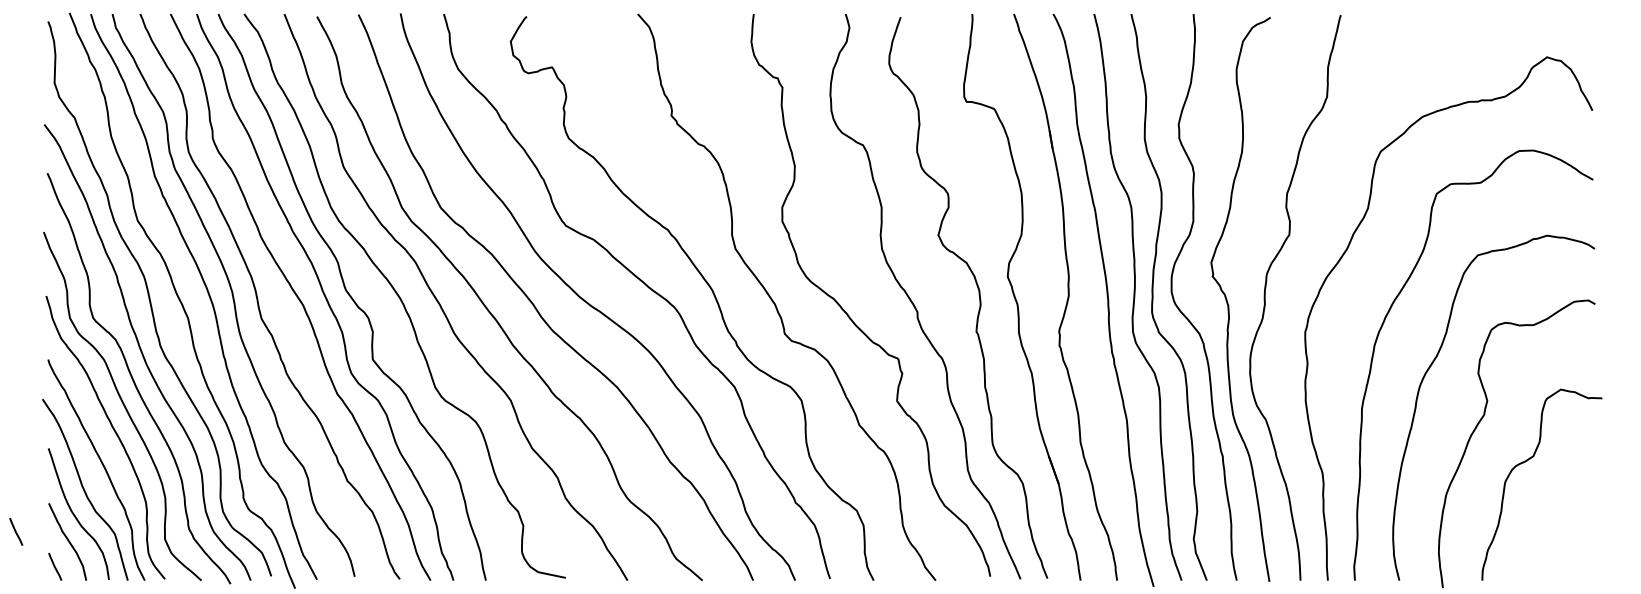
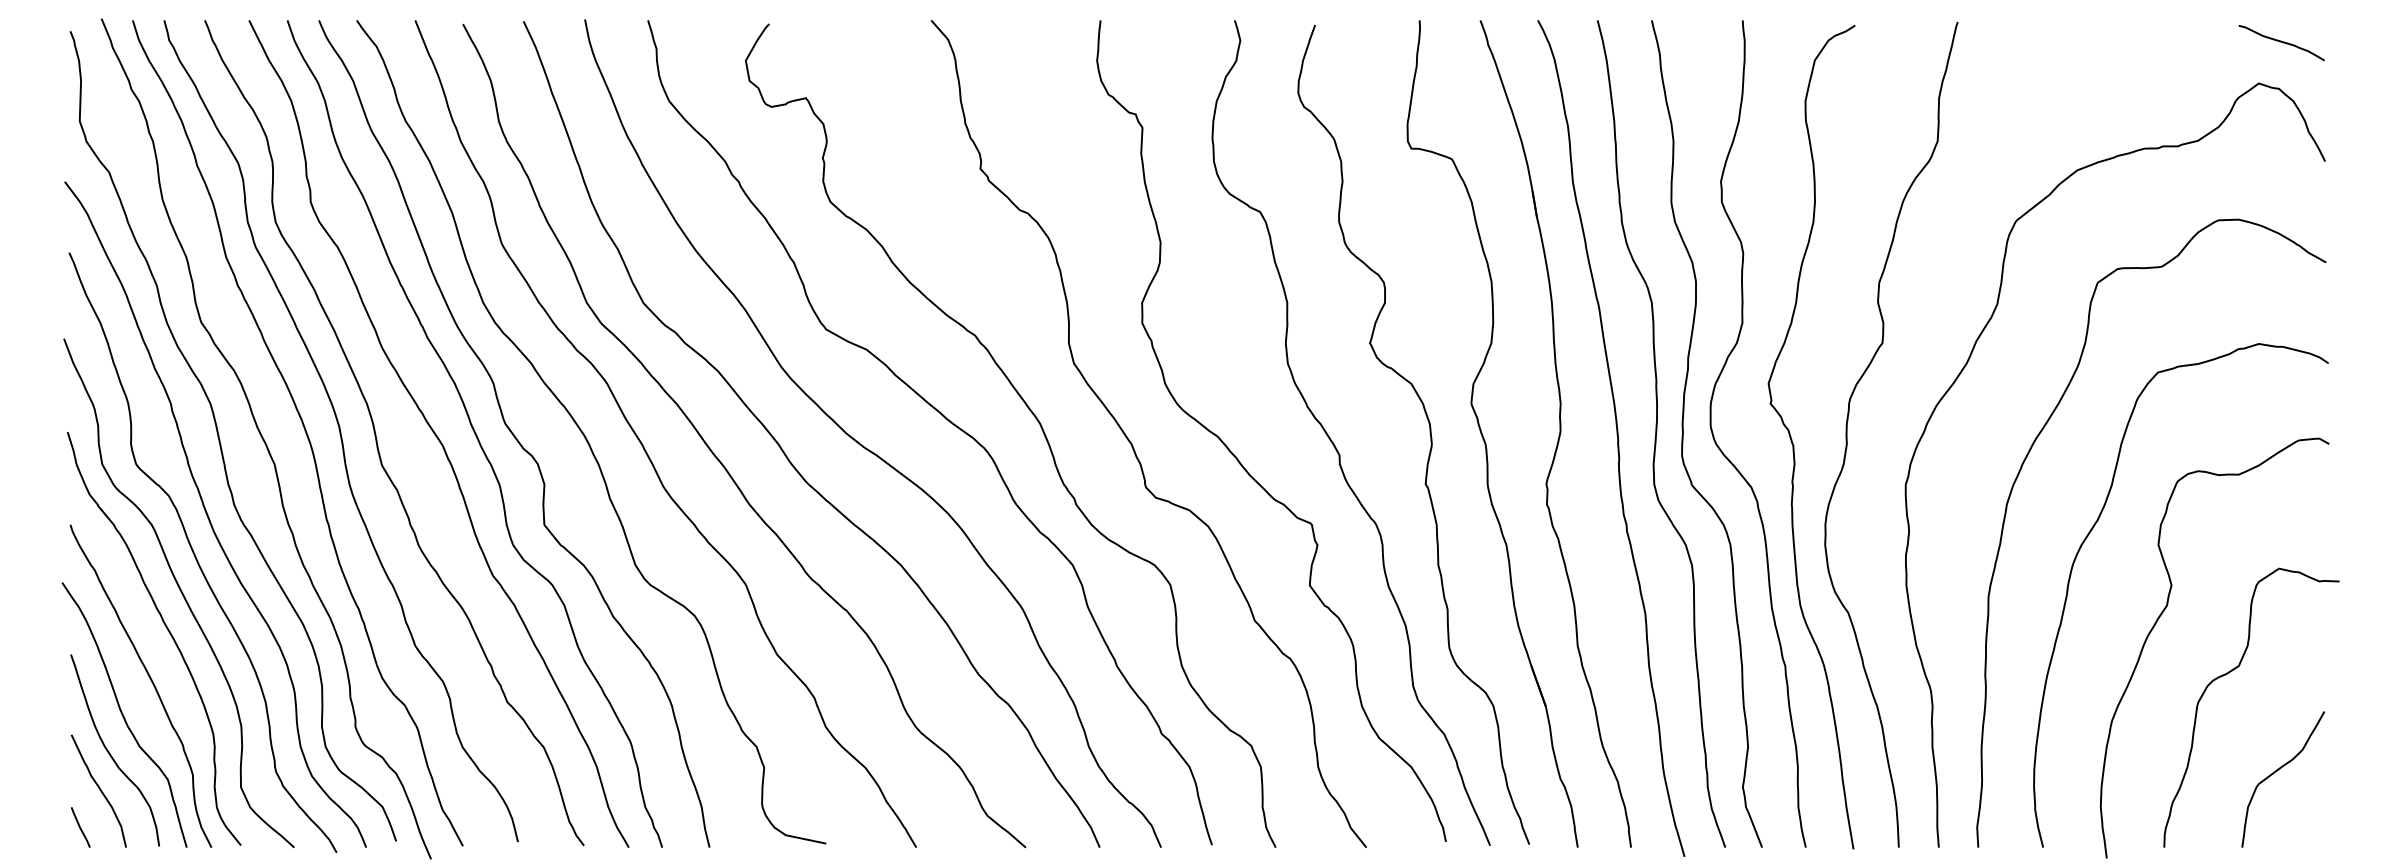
curve: (1562, 29) -> (2281, 42), added
curve: (1559, 529) -> (2276, 772), added
line: (16, 531) -> (24, 775), removed

